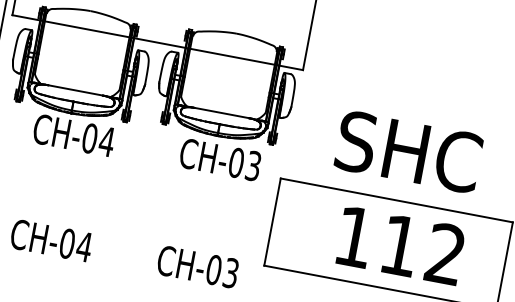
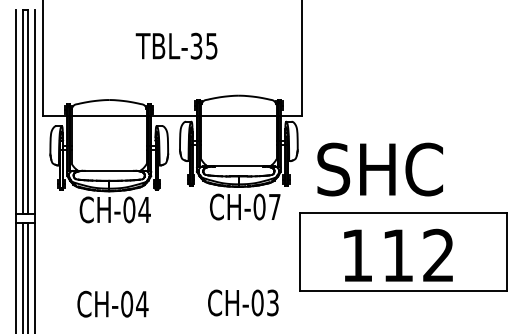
text: (408, 151) -> (379, 169), moved
text: (253, 165) -> (274, 206), CH-03 -> CH-07
text: (400, 244) -> (398, 254), moved

